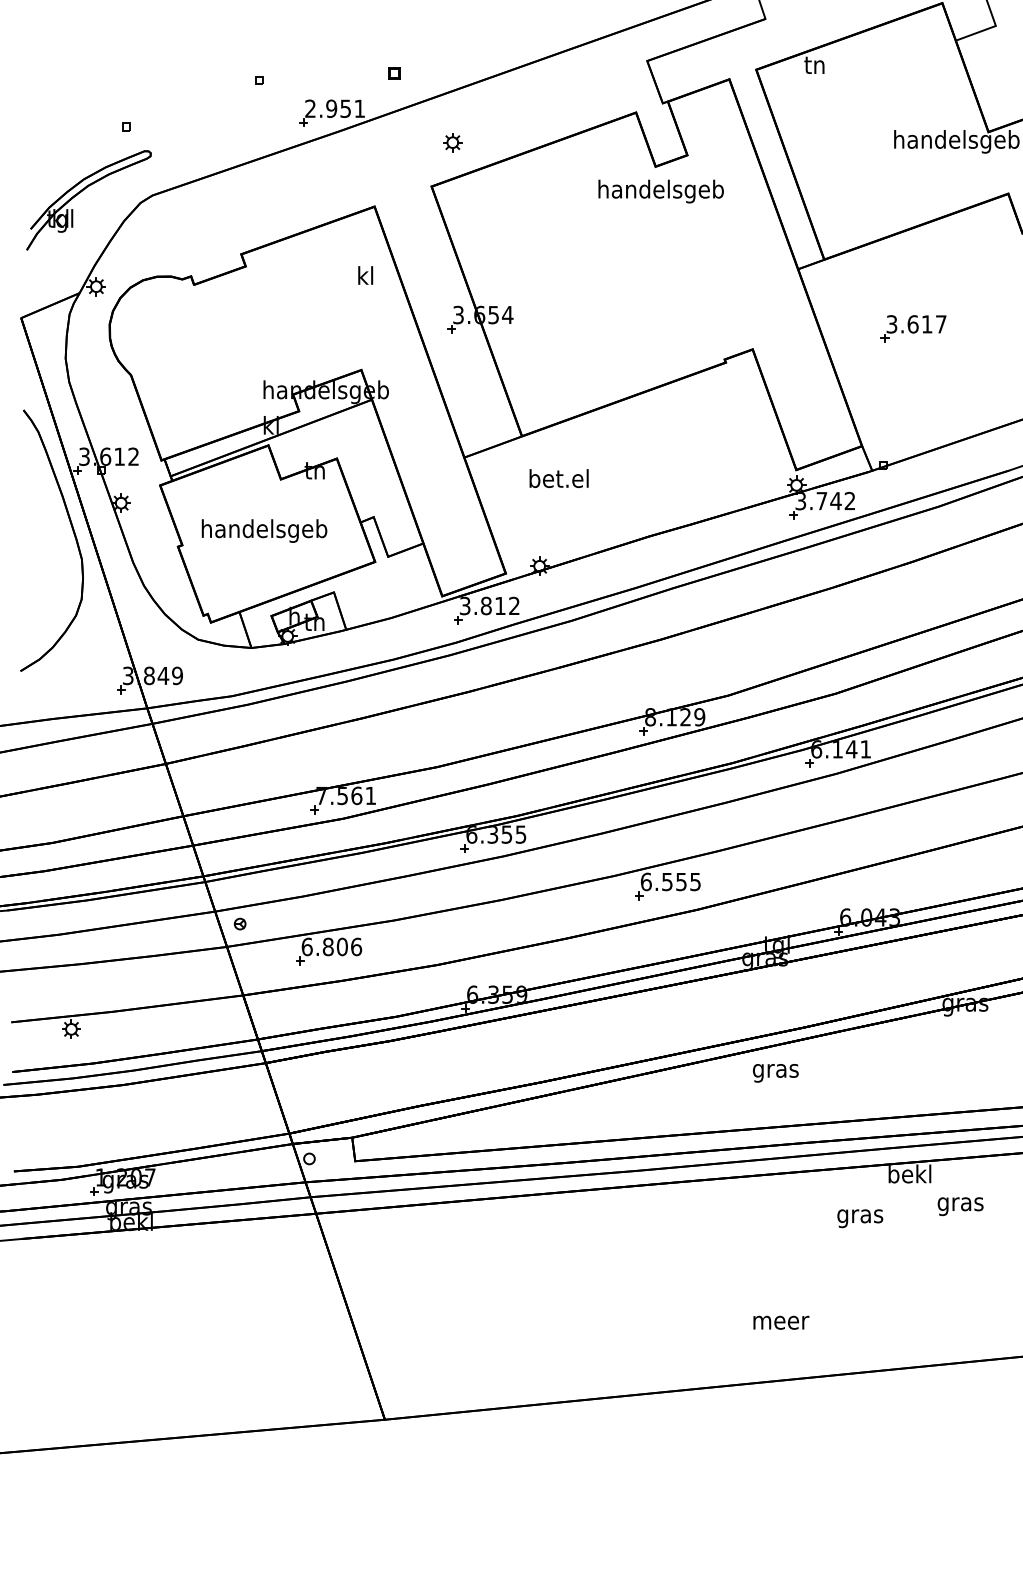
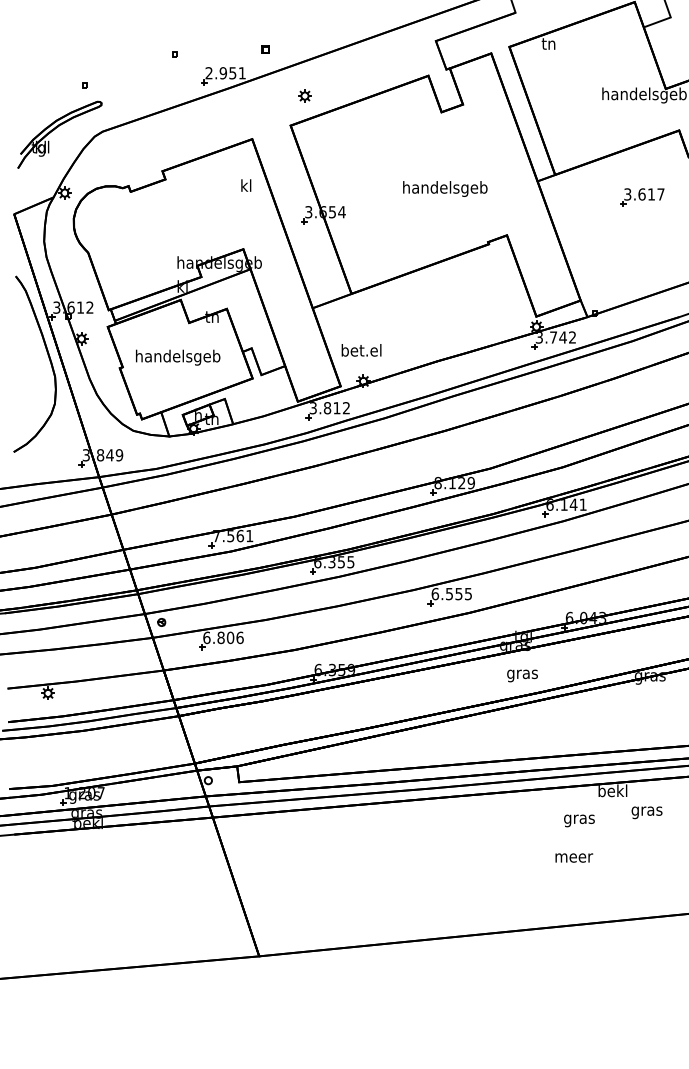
text: (661, 190) -> (445, 188), moved
part: (913, 328) -> (642, 197), moved
text: (559, 478) -> (361, 350), moved
text: (775, 1072) -> (522, 675), moved
text: (781, 1321) -> (574, 857), moved

